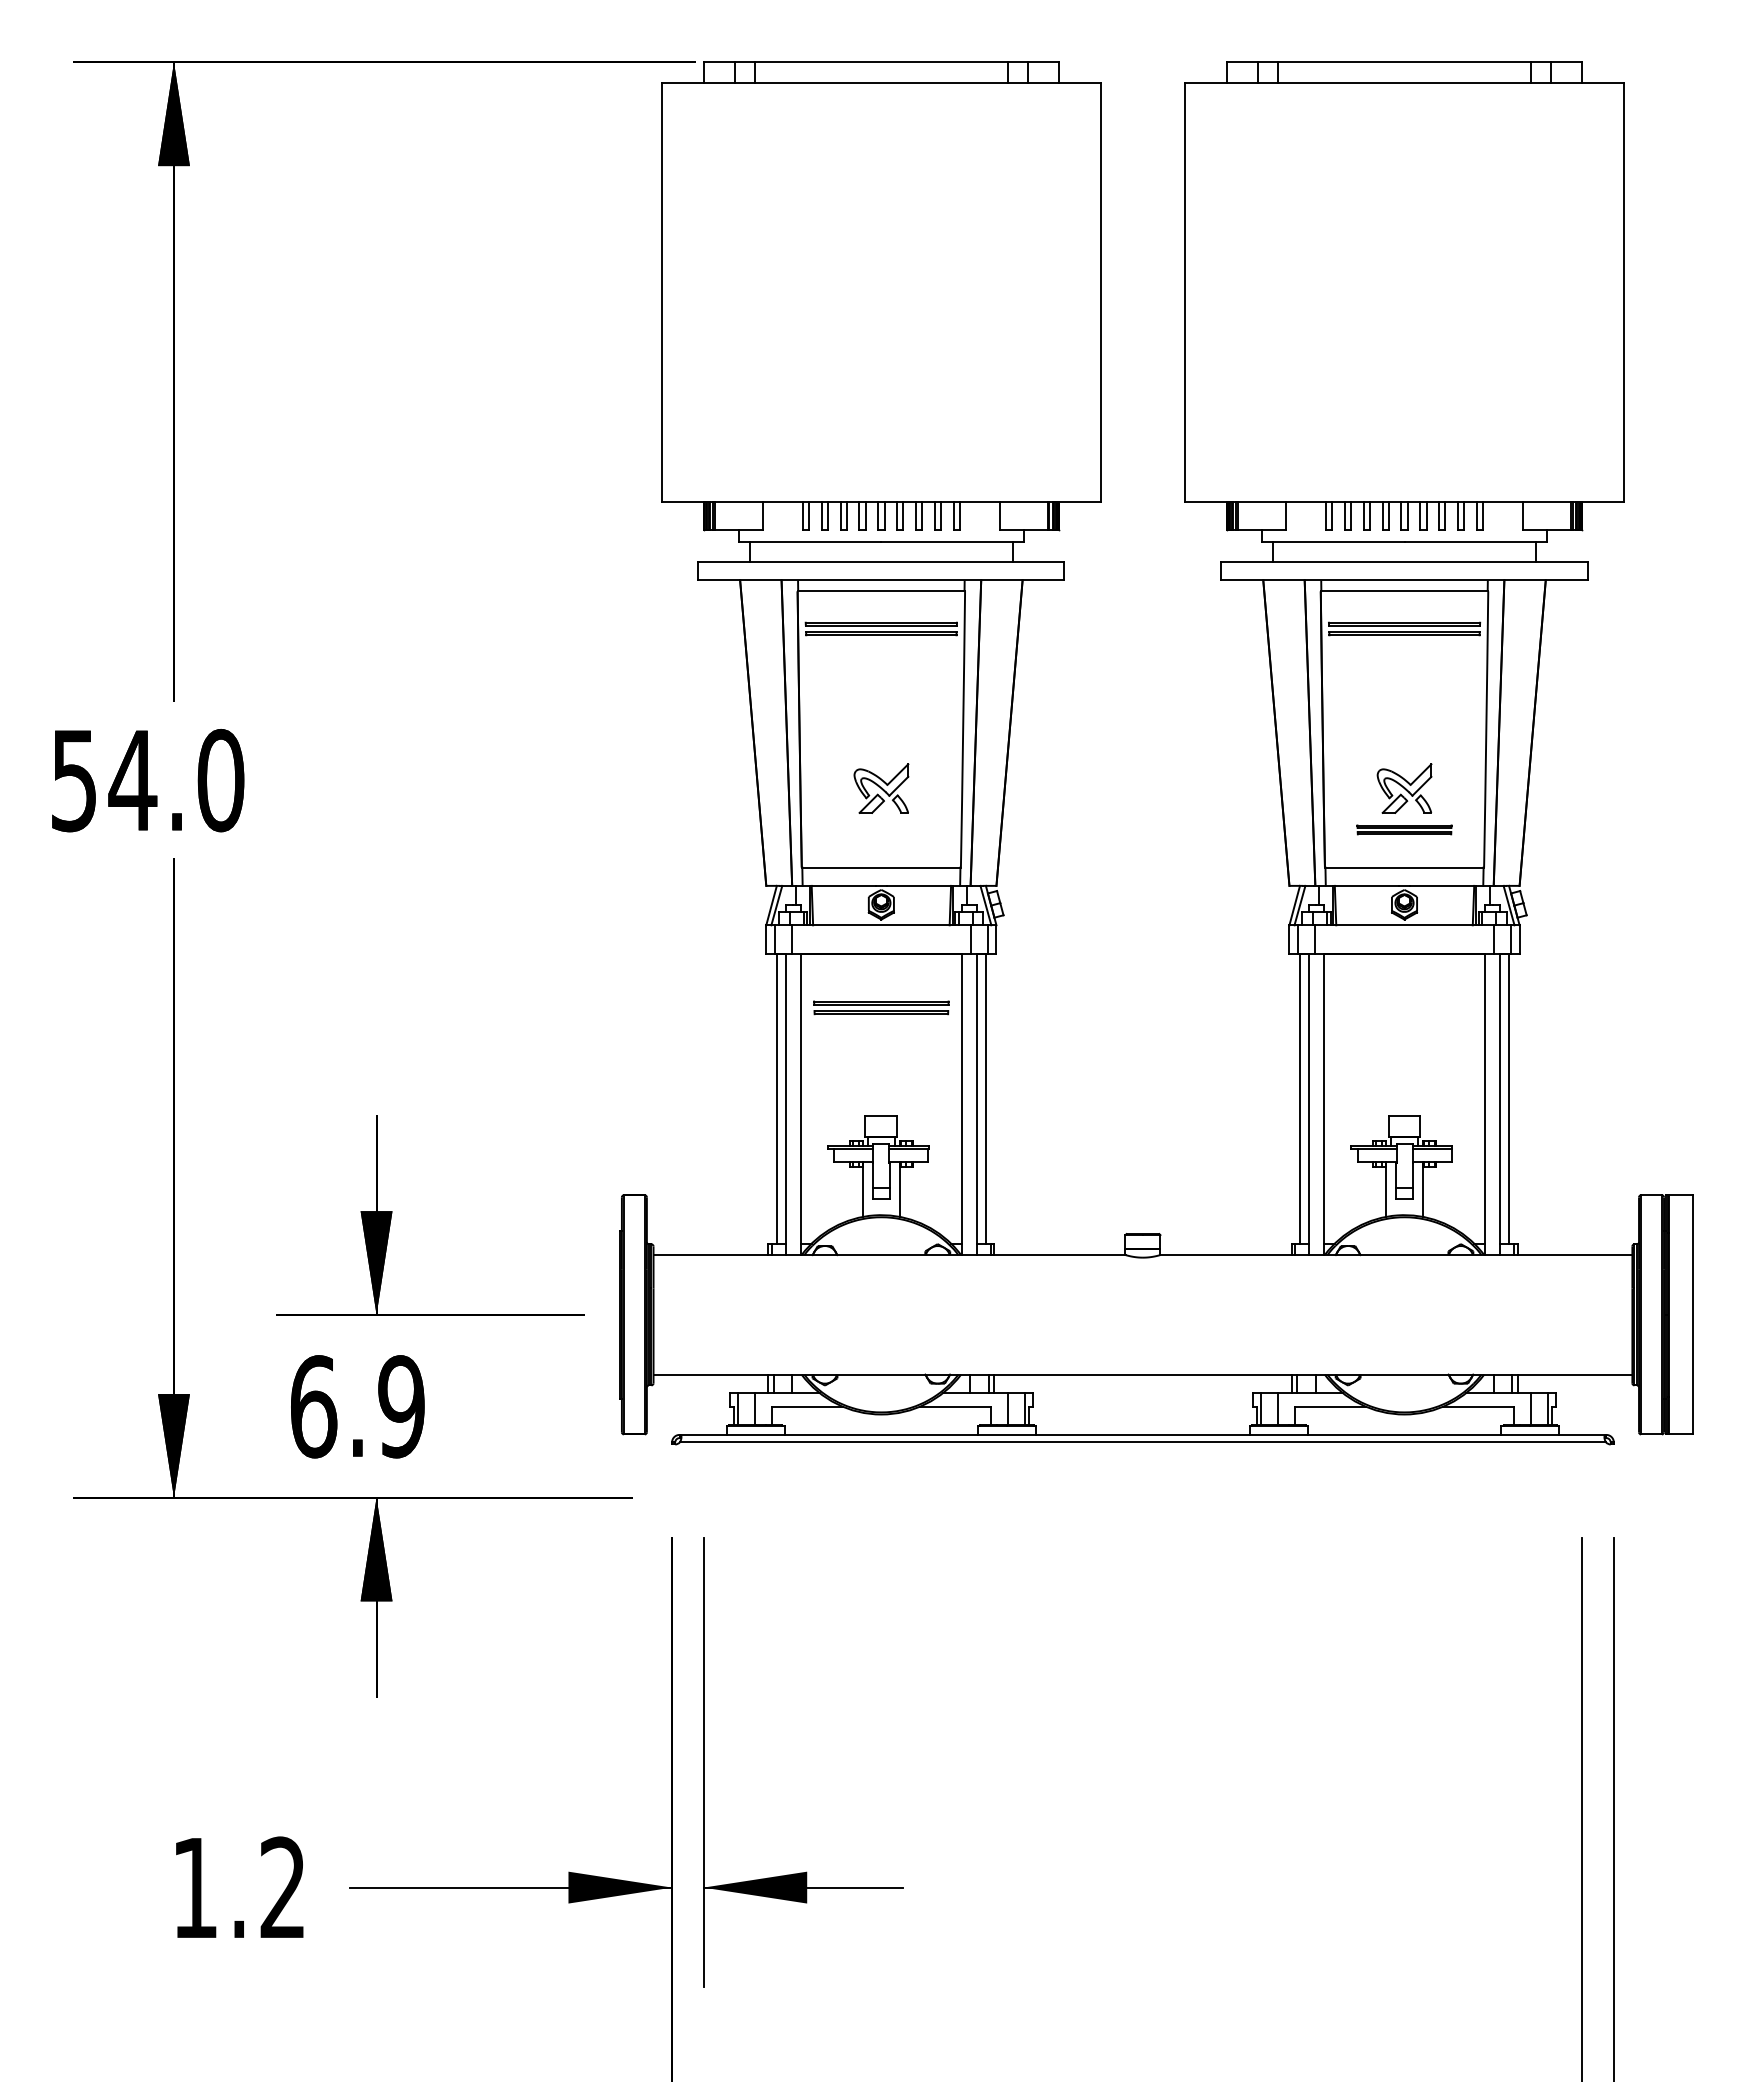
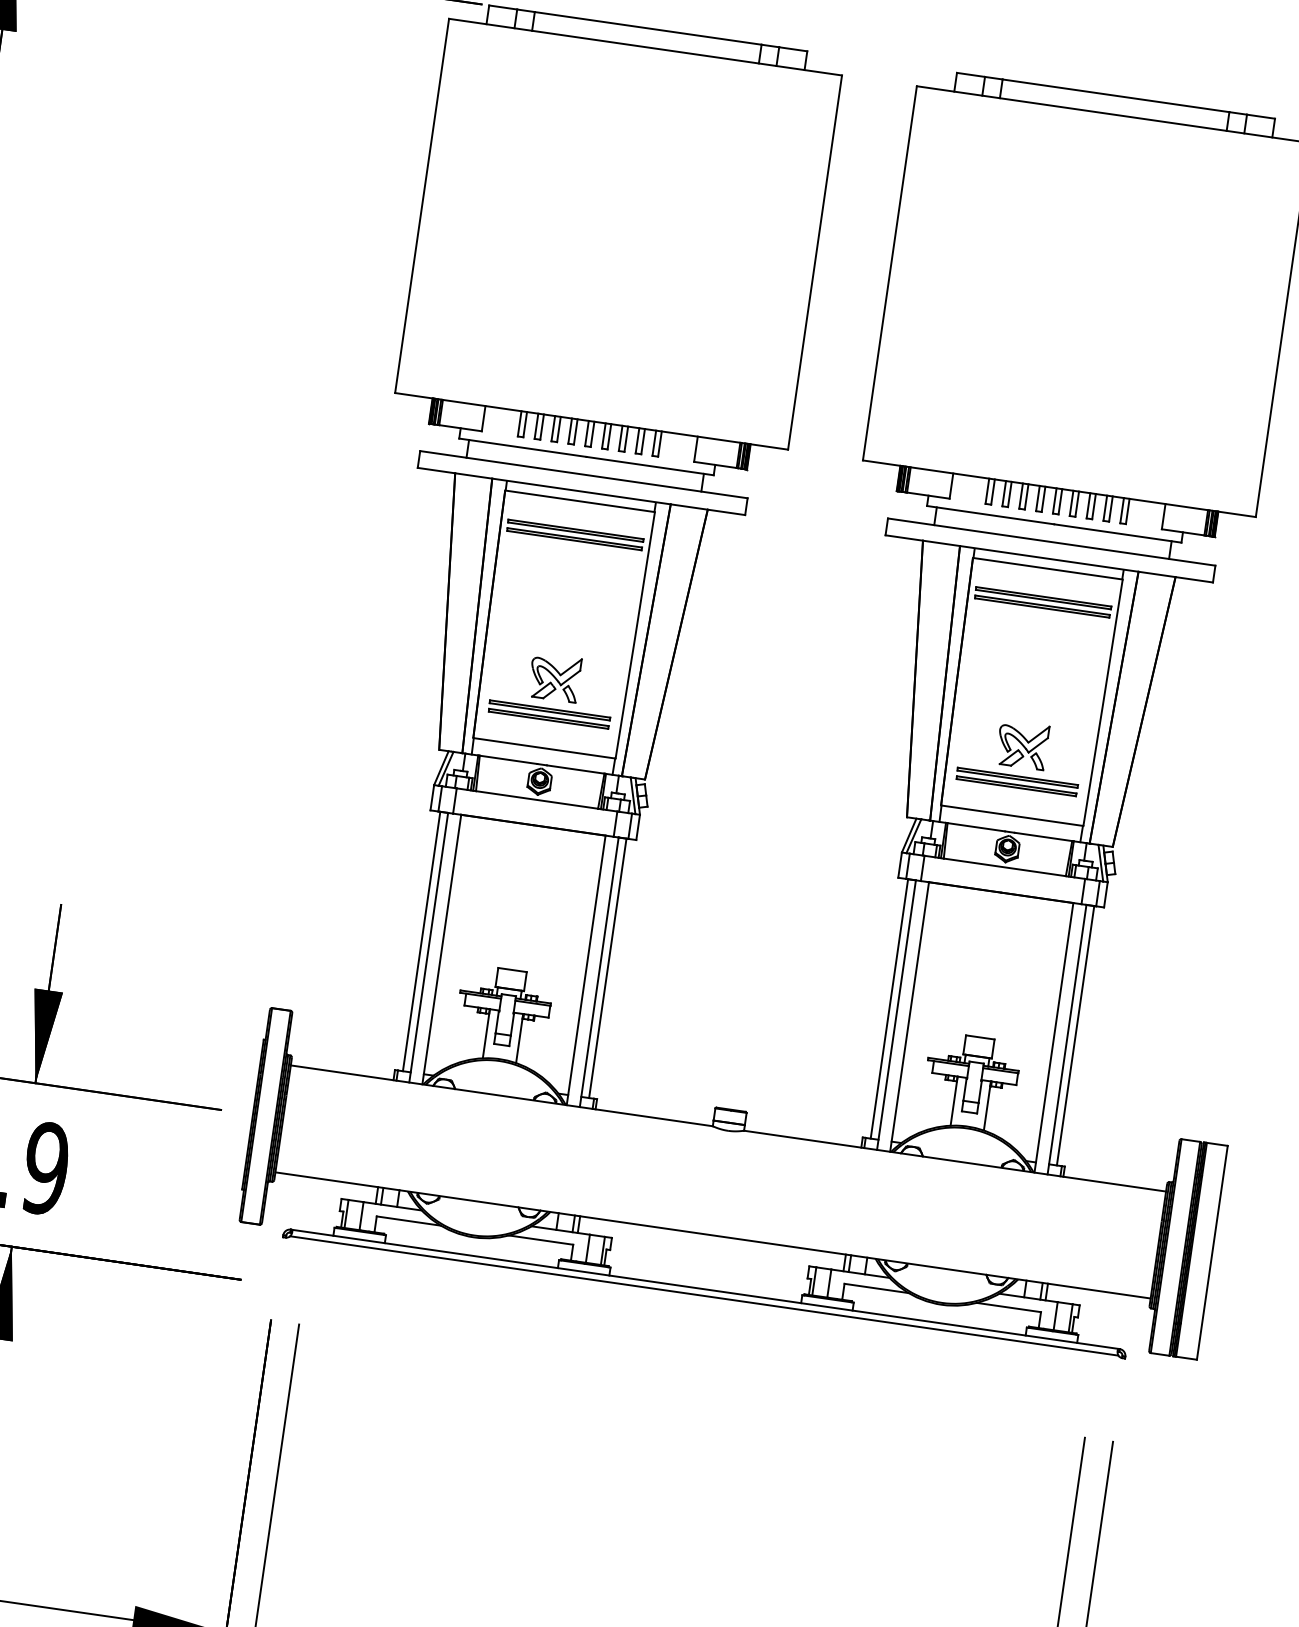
part: (1404, 829) -> (1017, 781), size x1.43
part: (881, 1007) -> (549, 714), moved

